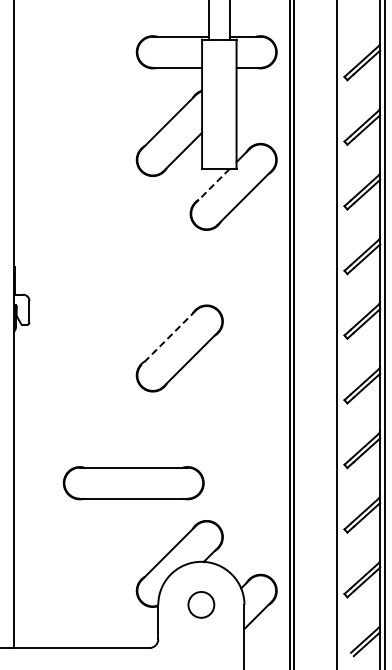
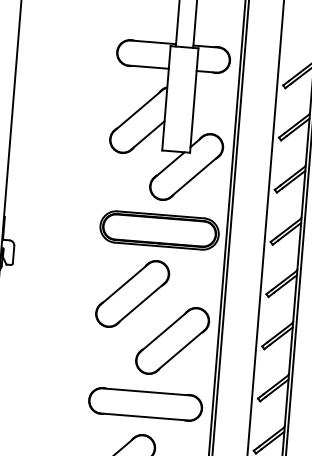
line: (212, 185) -> (169, 164), dashed -> solid
part: (206, 267) -> (159, 230), added
line: (168, 337) -> (124, 284), dashed -> solid
part: (233, 402) -> (172, 341), added
part: (133, 483) -> (145, 404), moved

